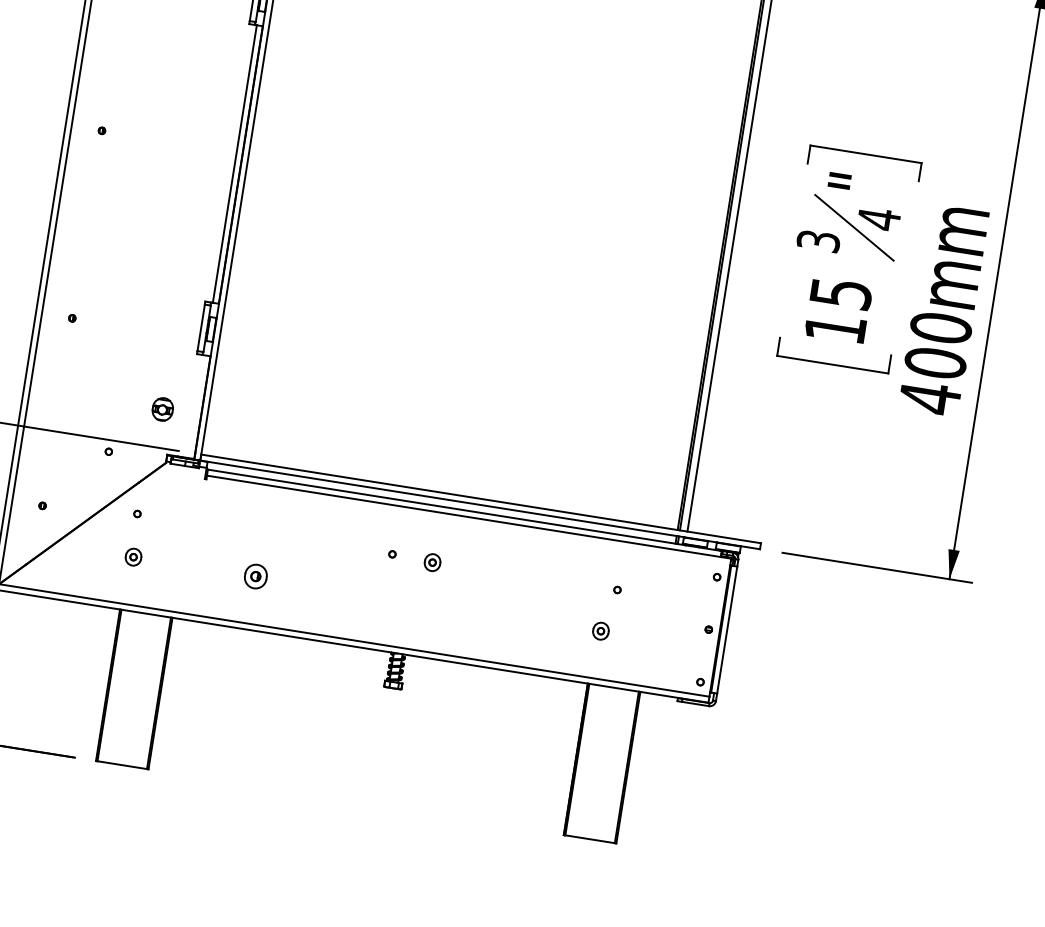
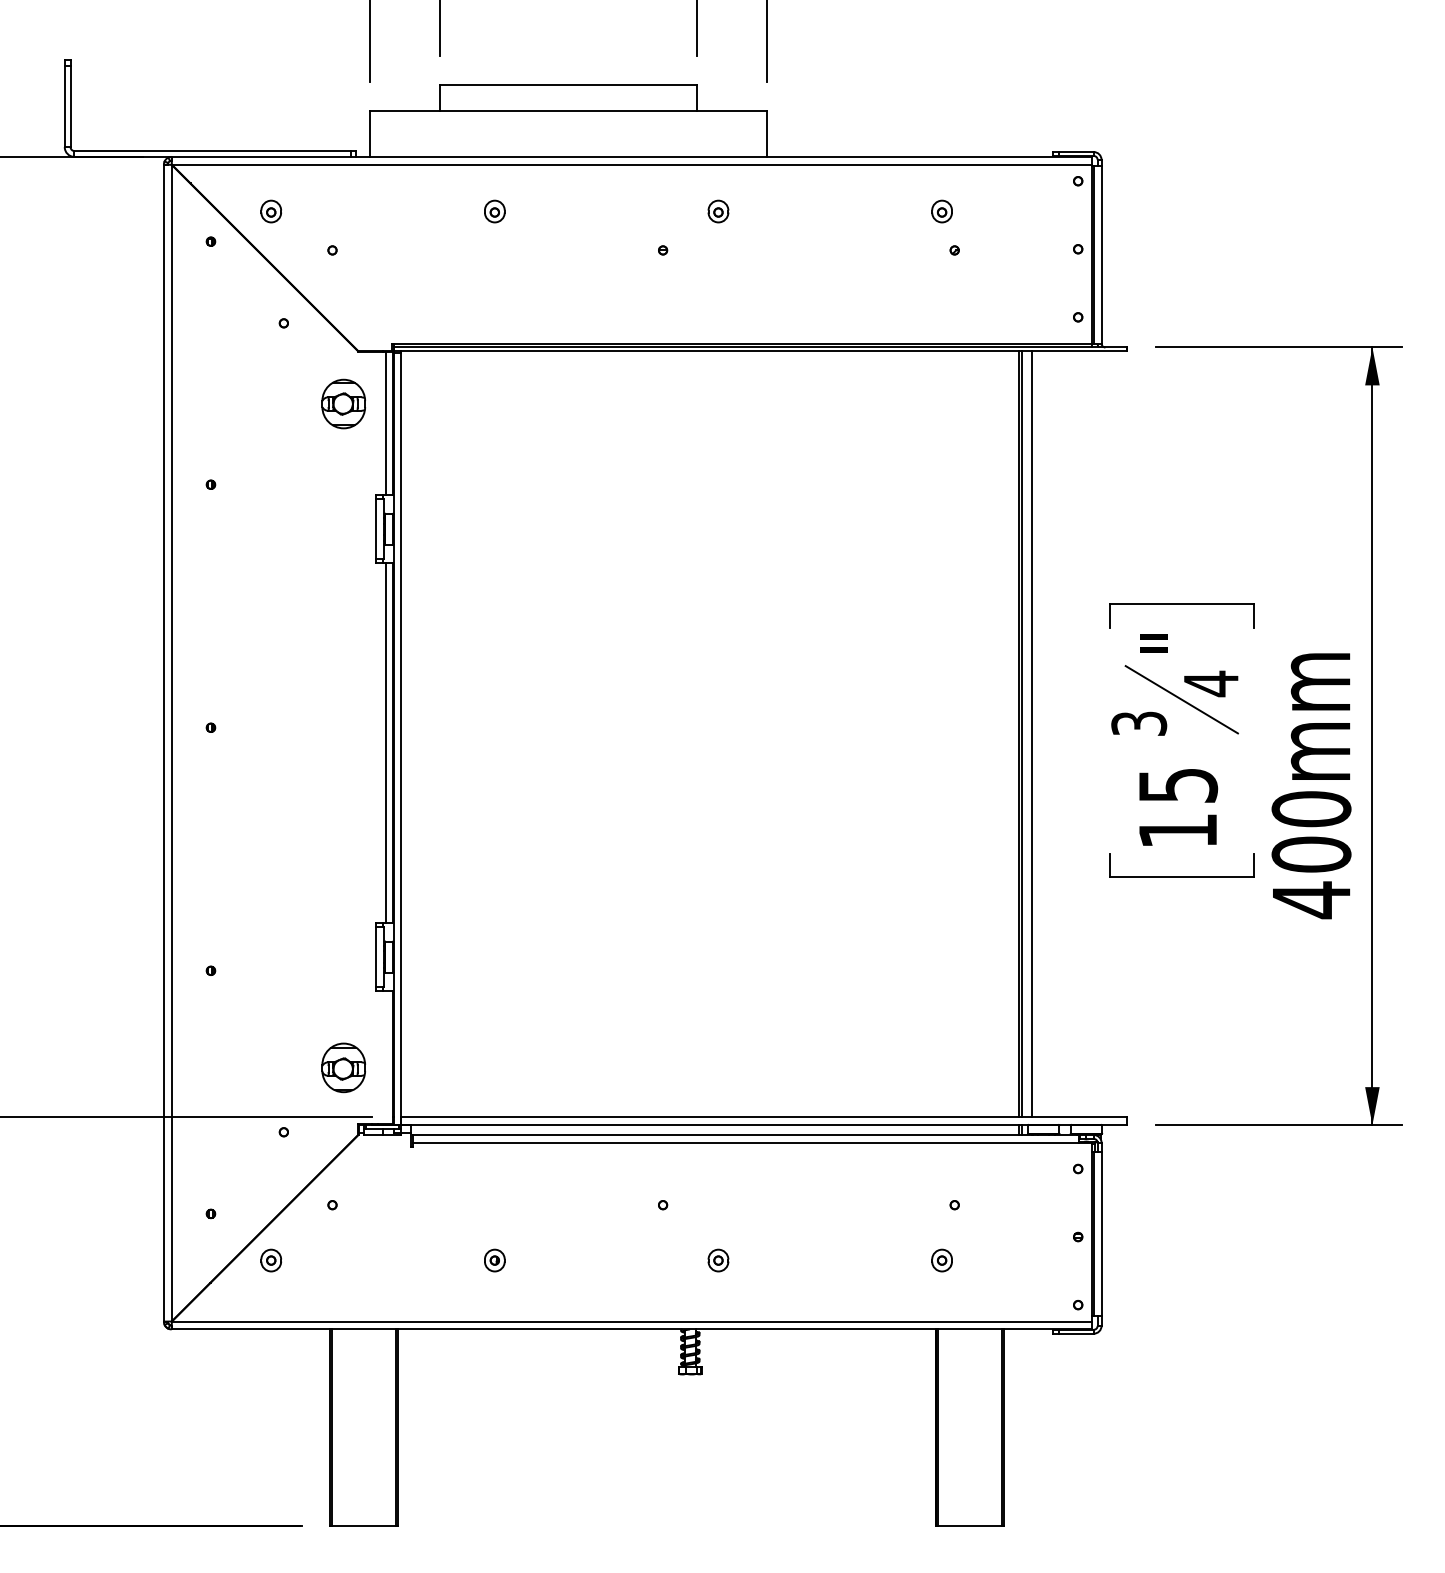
part: (162, 409) -> (343, 1067), size x1.67
part: (132, 557) -> (270, 1260), moved
part: (432, 562) -> (718, 1260), moved
part: (255, 576) -> (494, 1260), size x0.71

